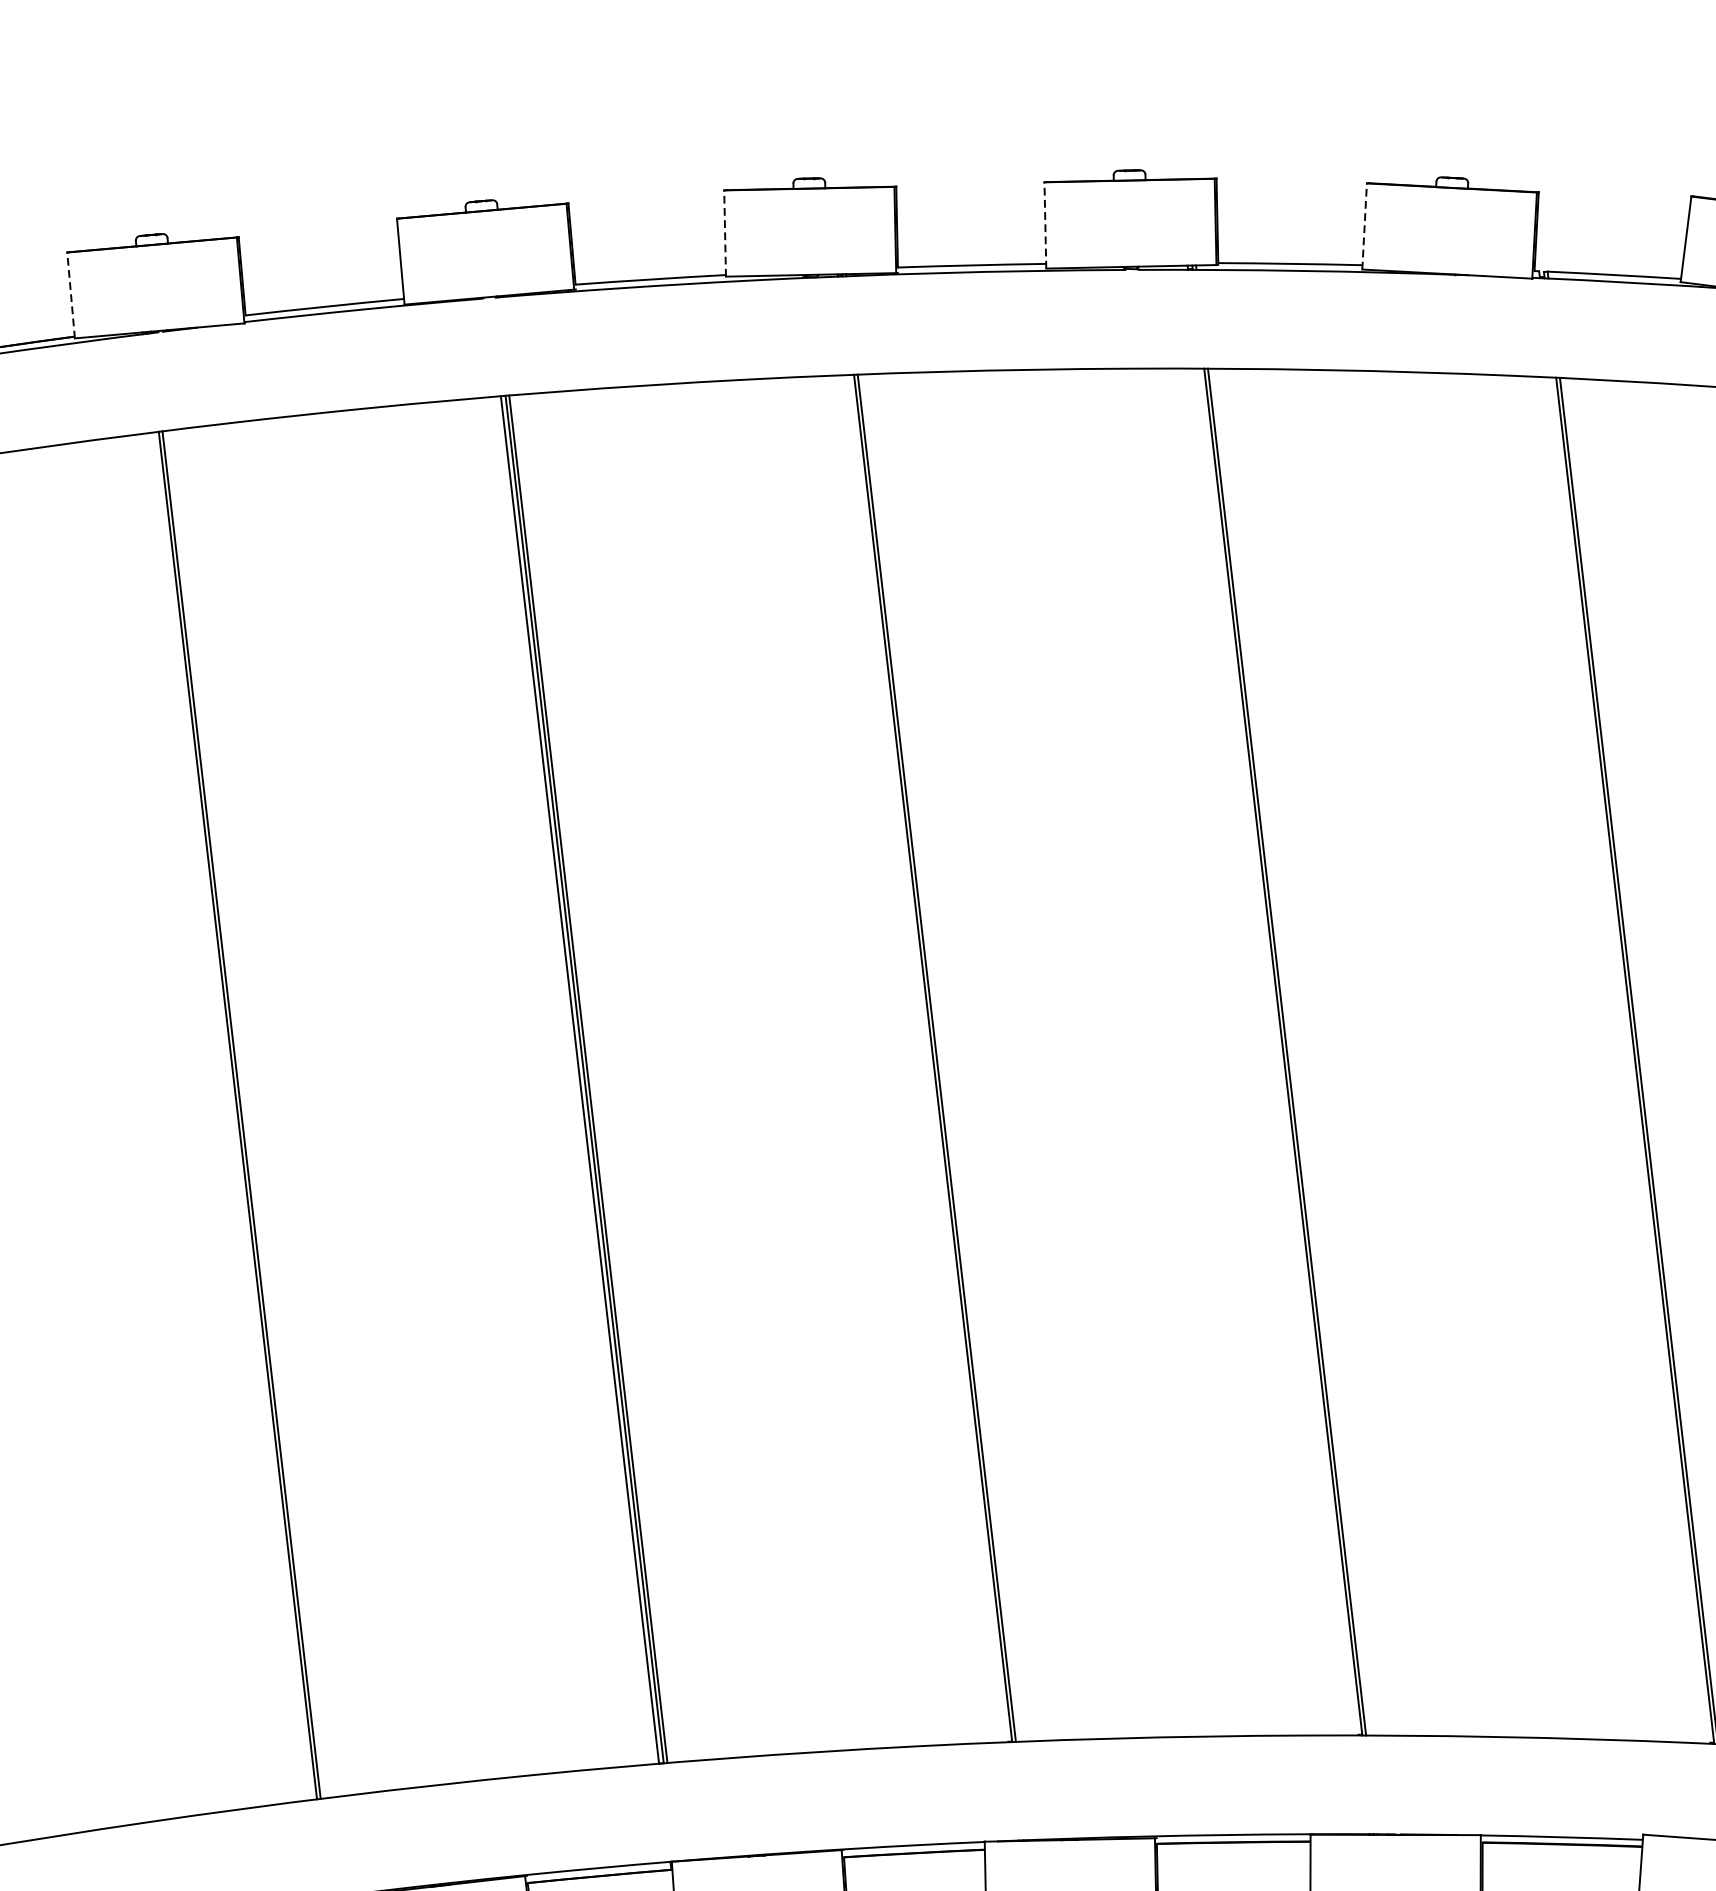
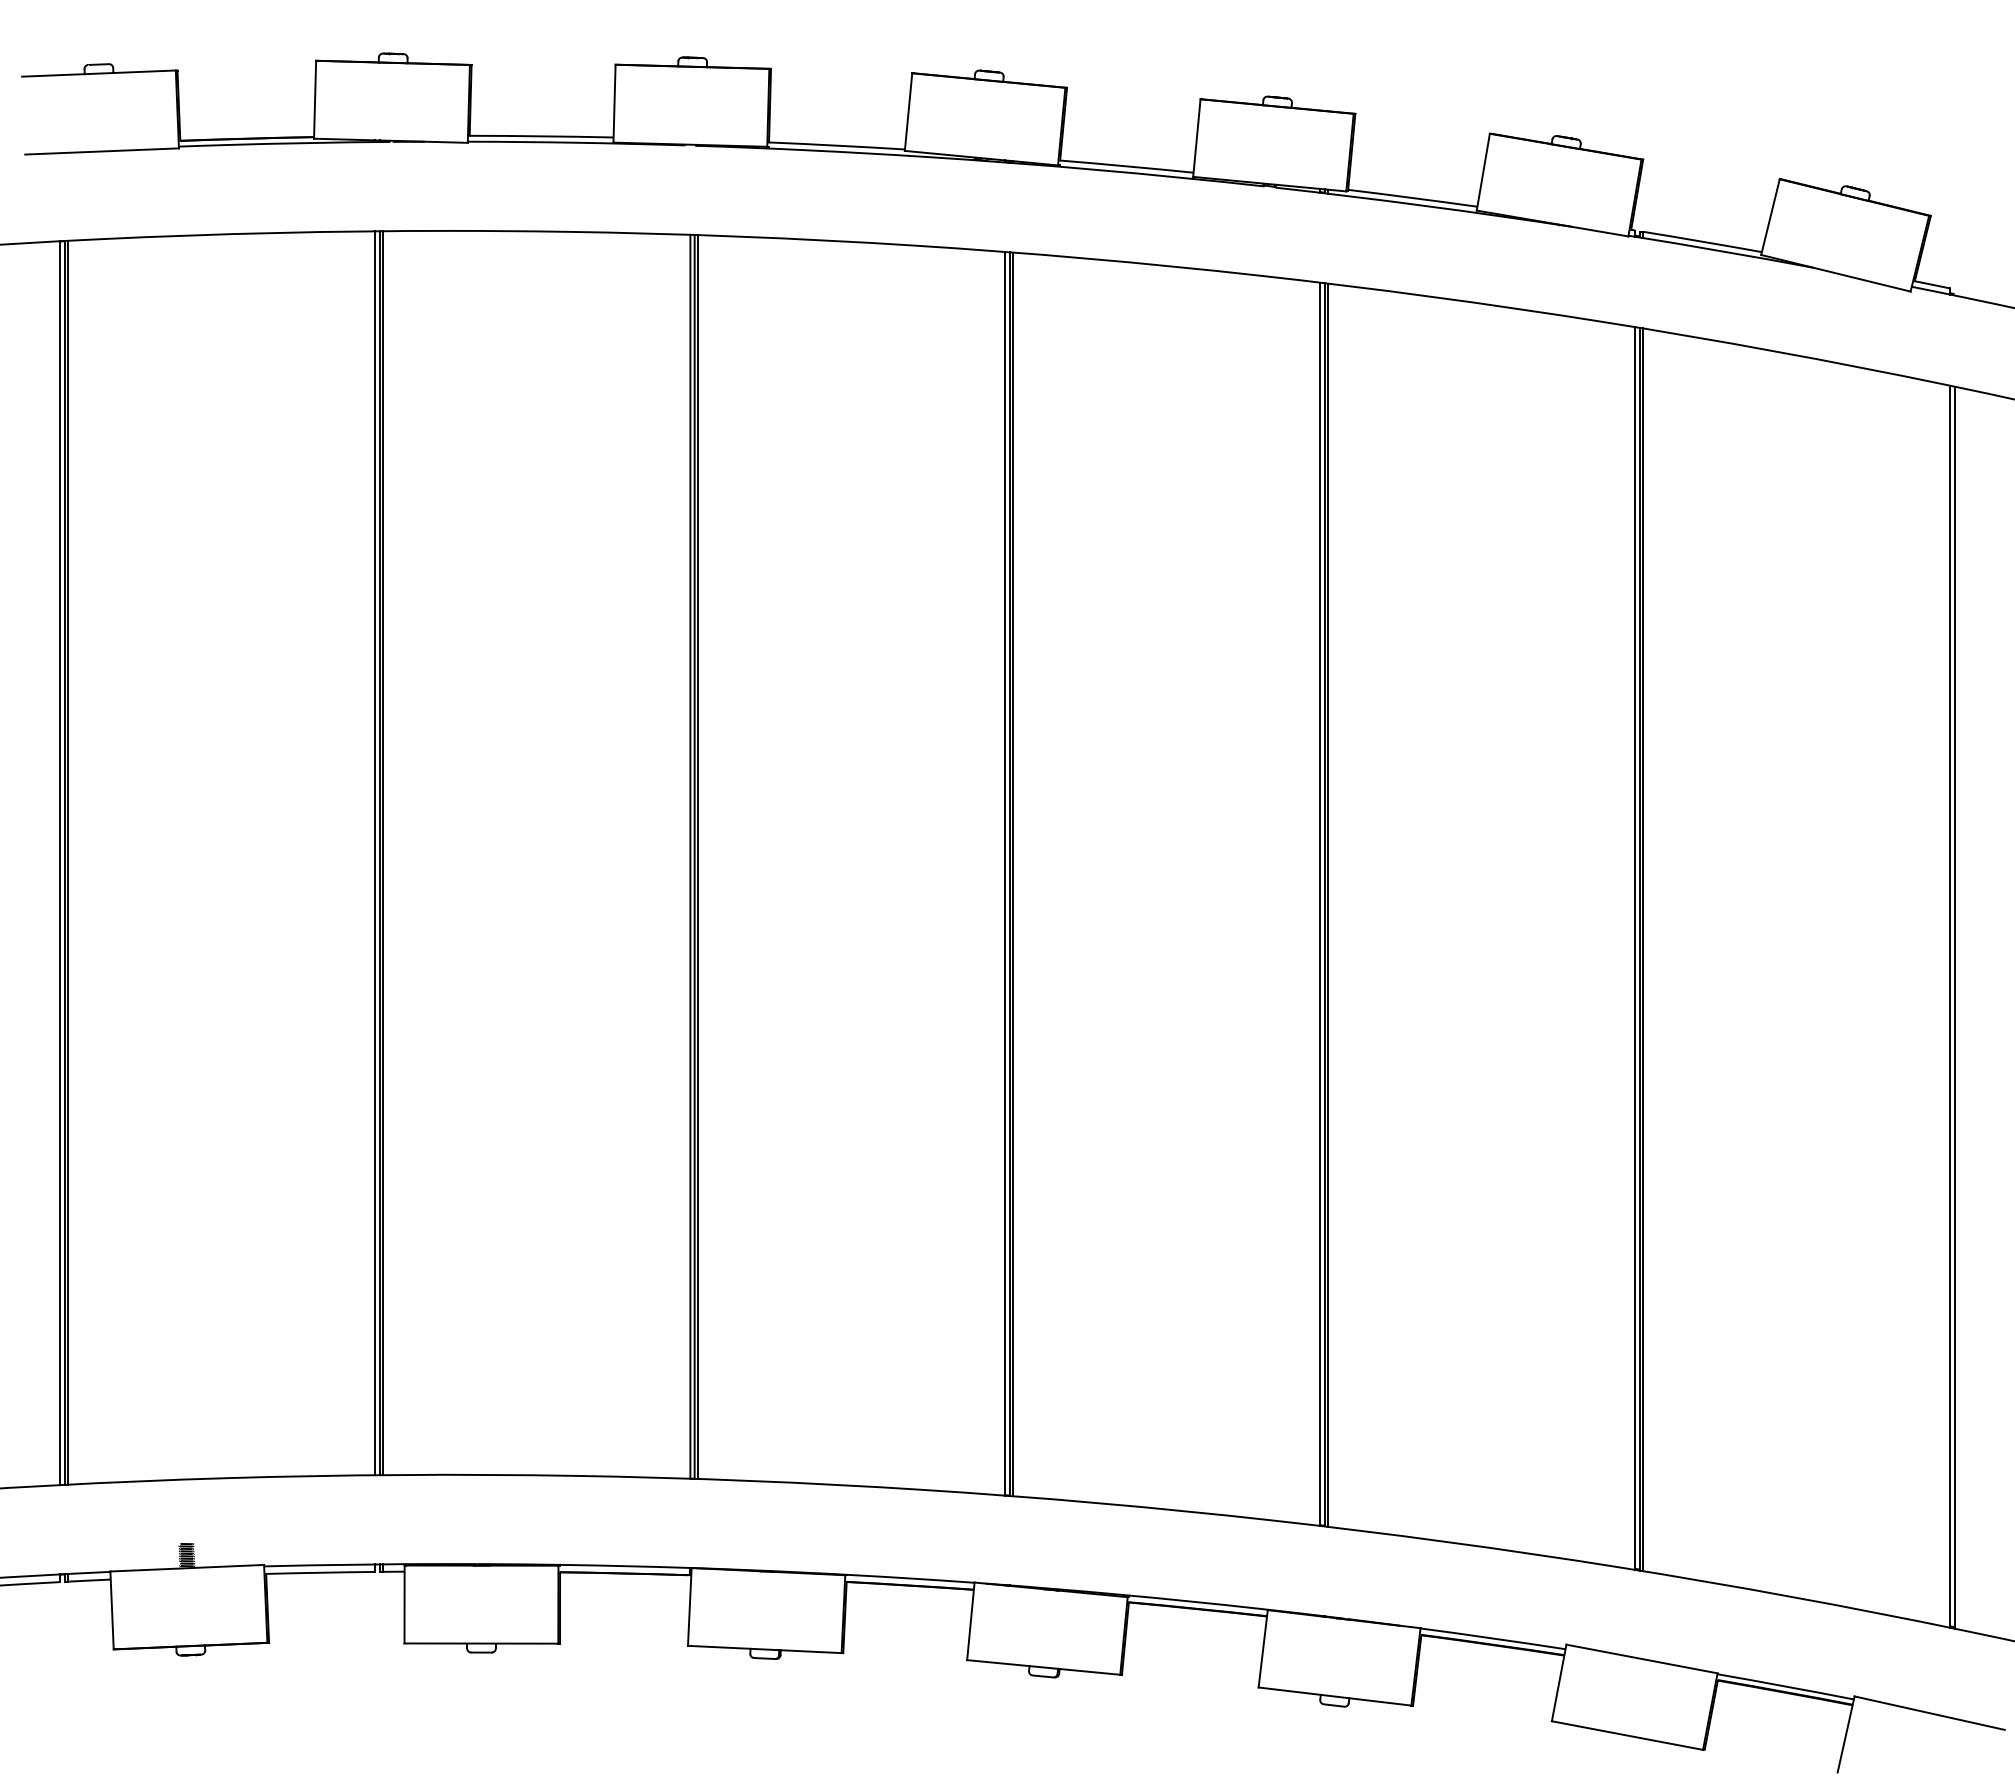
line: (1045, 225) -> (1196, 138), dashed -> solid
line: (1364, 226) -> (1483, 172), dashed -> solid
line: (725, 233) -> (908, 112), dashed -> solid
line: (71, 295) -> (315, 99), dashed -> solid
line: (1278, 1051) -> (1320, 903), added
line: (928, 1058) -> (1005, 873), added
line: (1630, 1060) -> (1635, 948), added
line: (233, 1116) -> (375, 853), added

